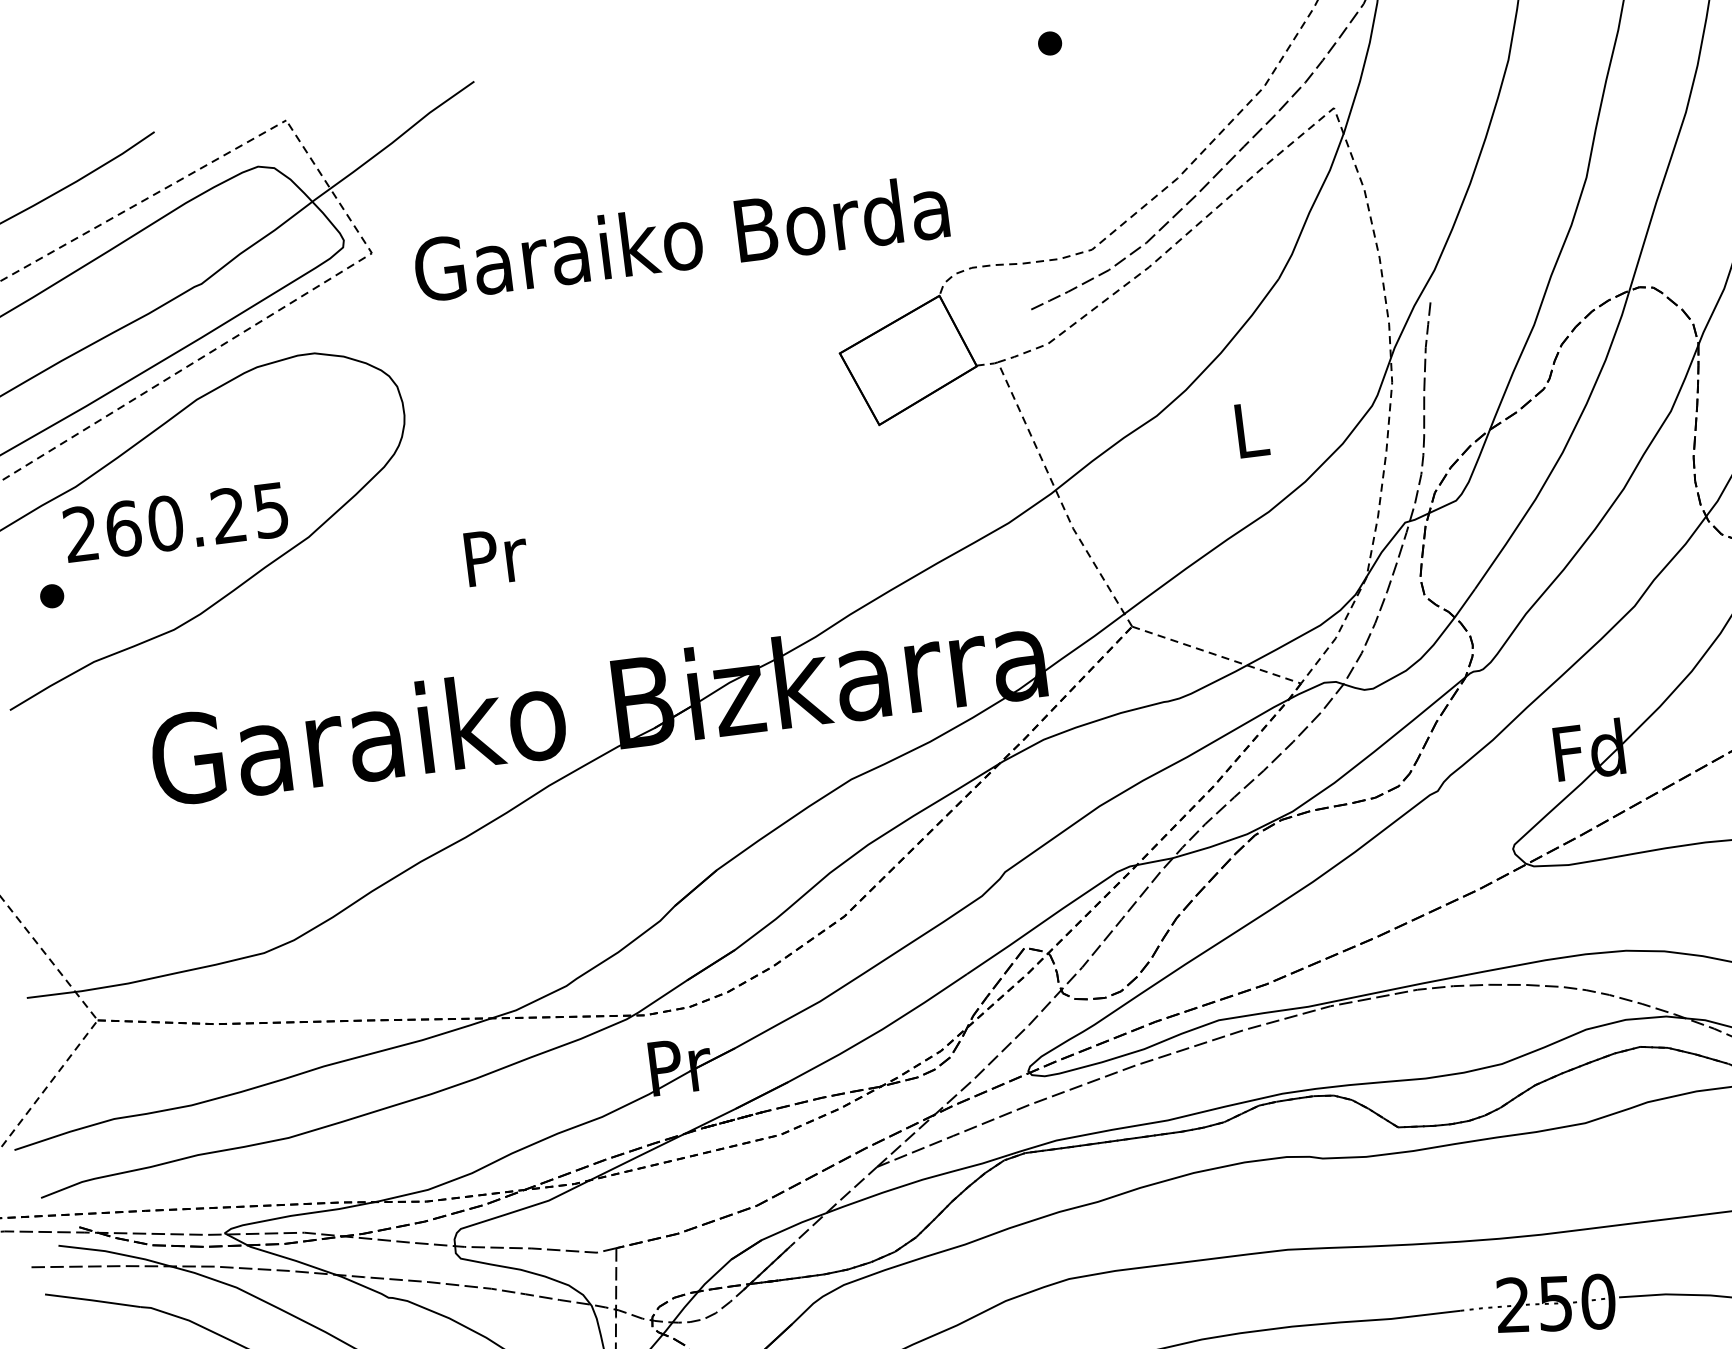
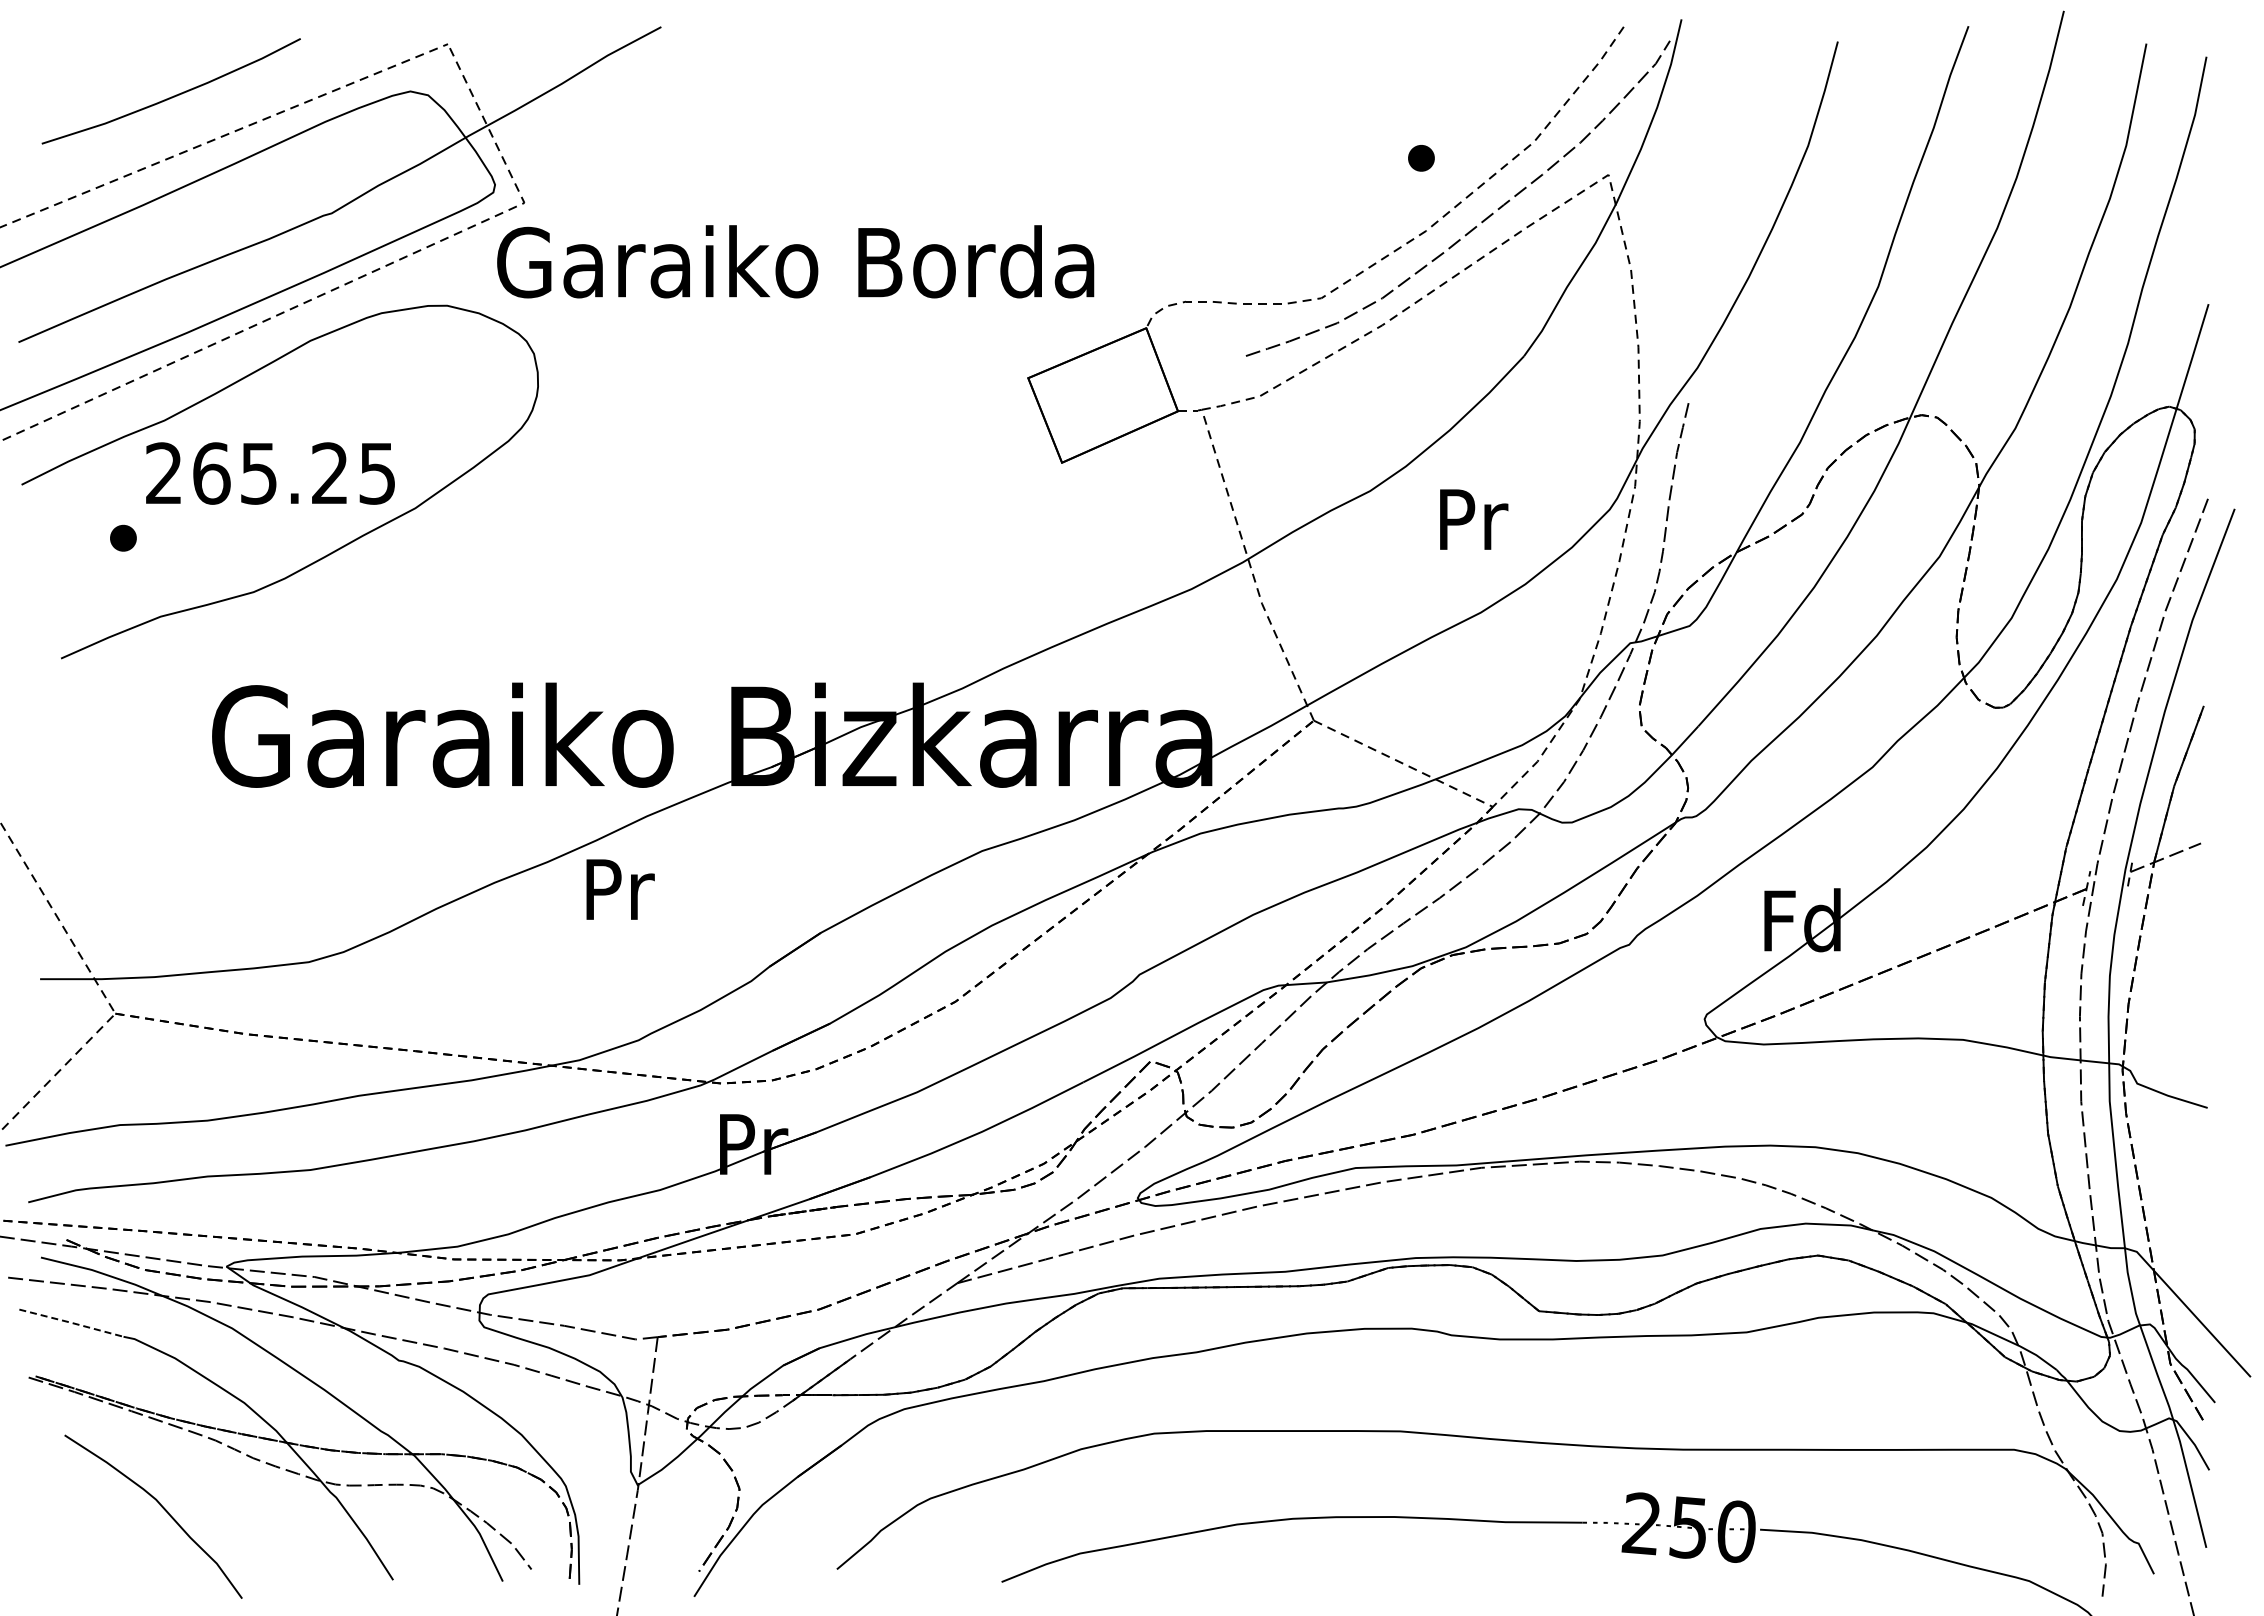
part: (1050, 43) -> (1421, 158), moved
text: (681, 237) -> (795, 261), moved
text: (1252, 429) -> (1474, 519), L -> Pr
text: (165, 523) -> (258, 473), 260.25 -> 265.25
text: (496, 556) -> (620, 889), moved
line: (92, 1300) -> (71, 1322), solid -> dashed

